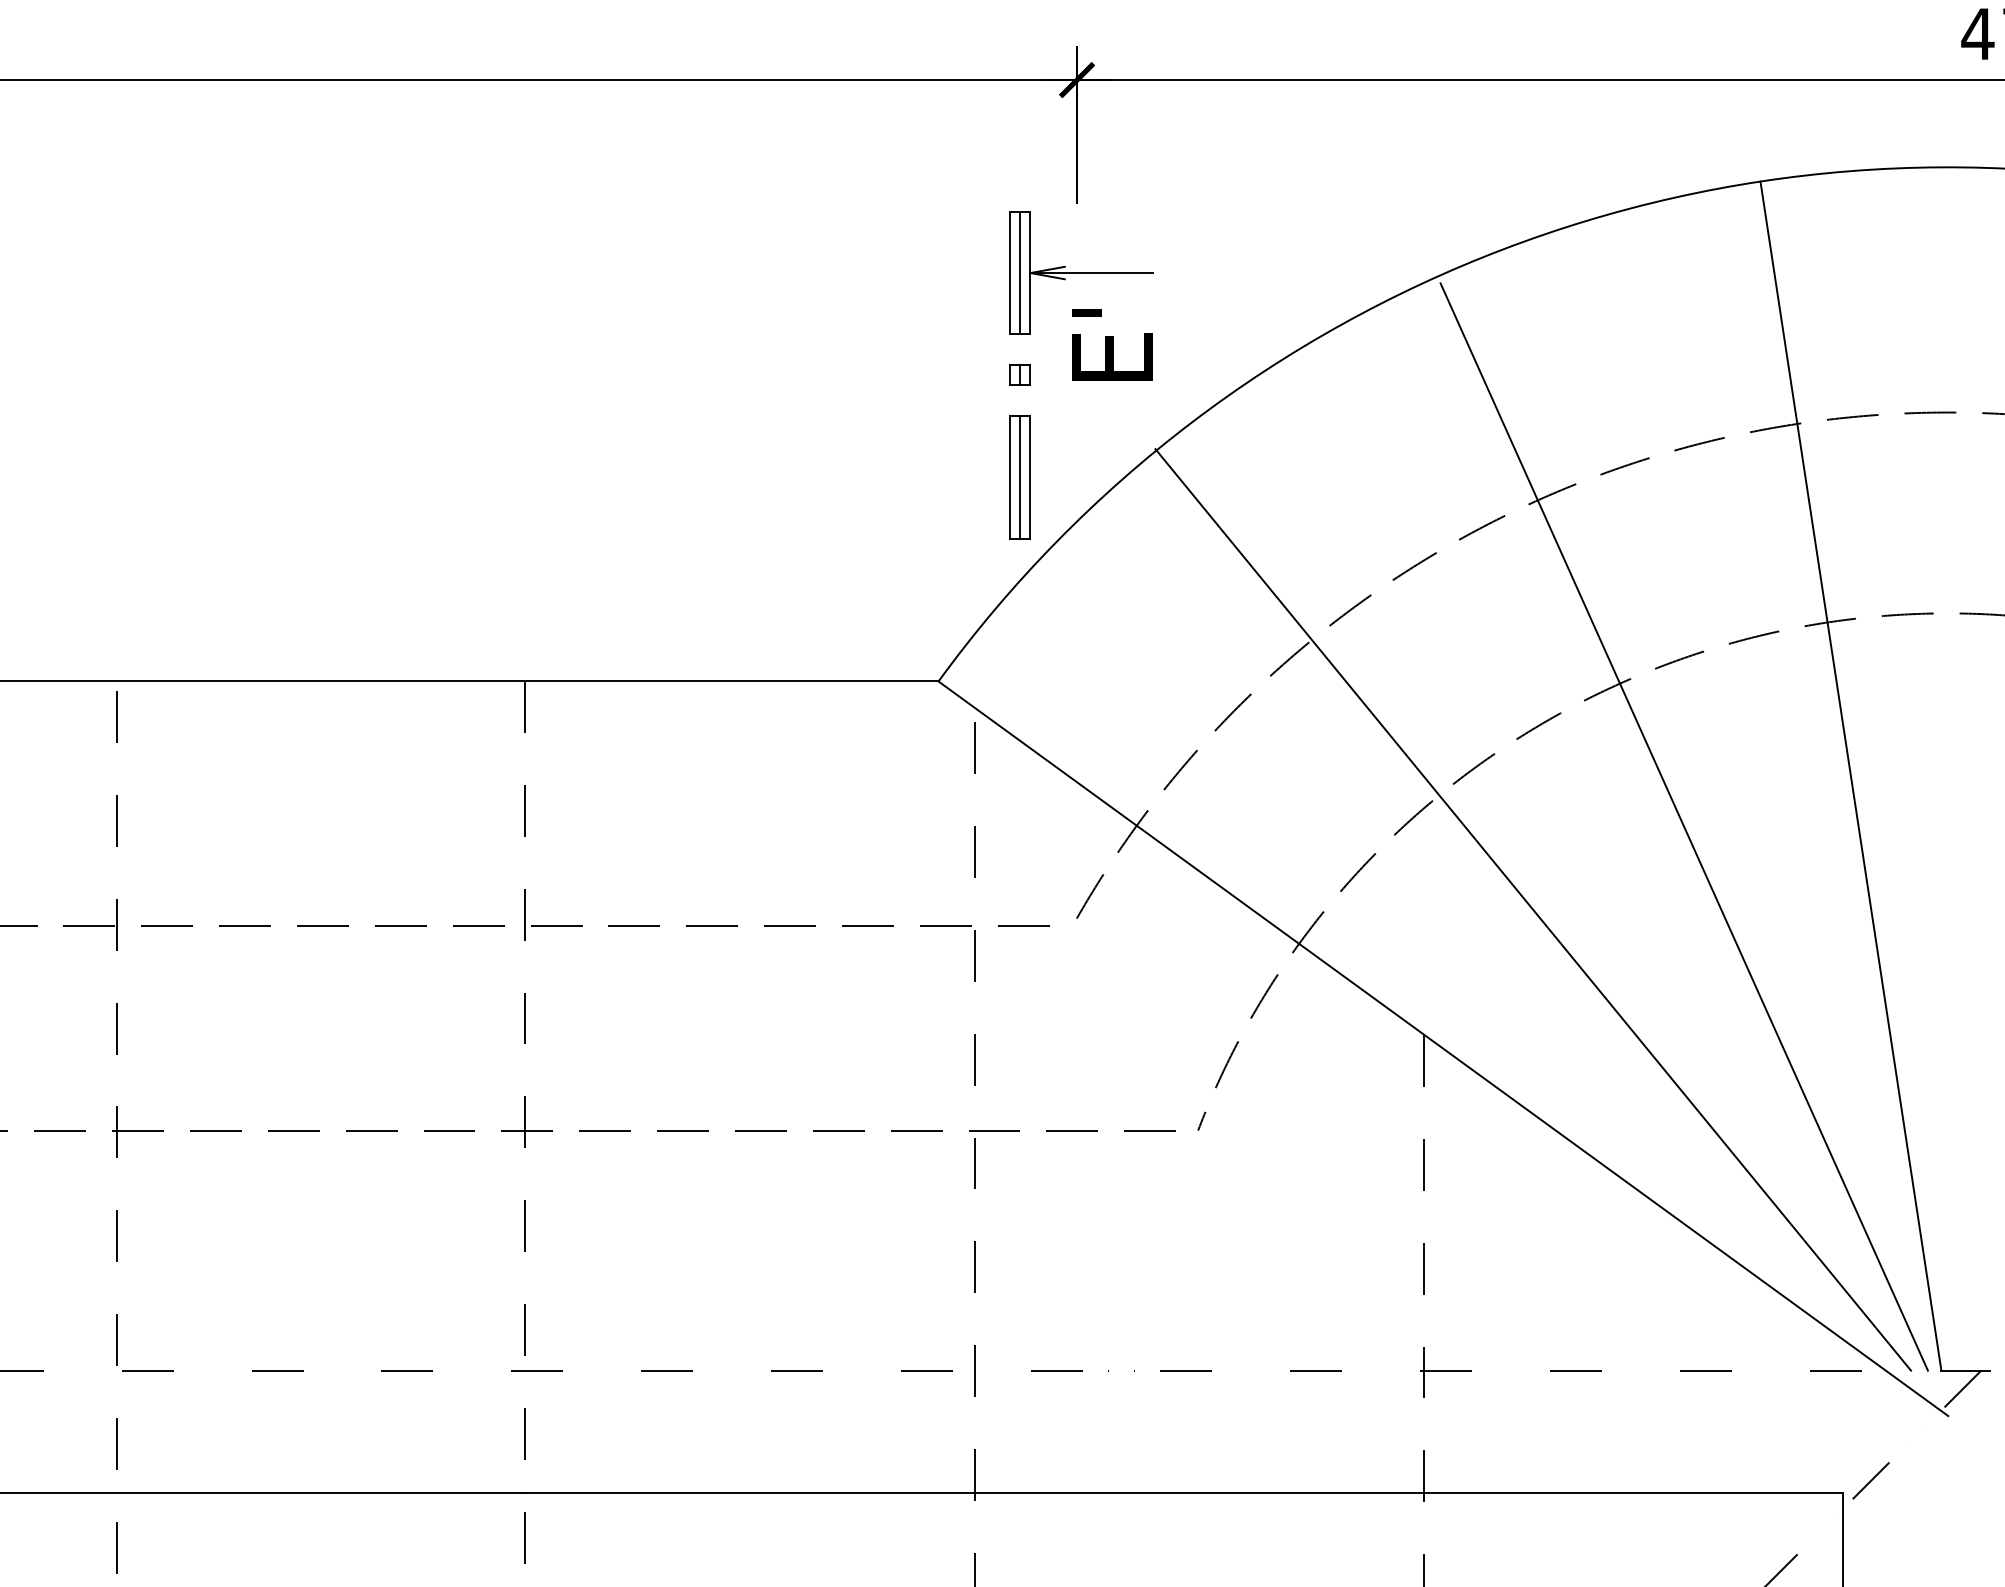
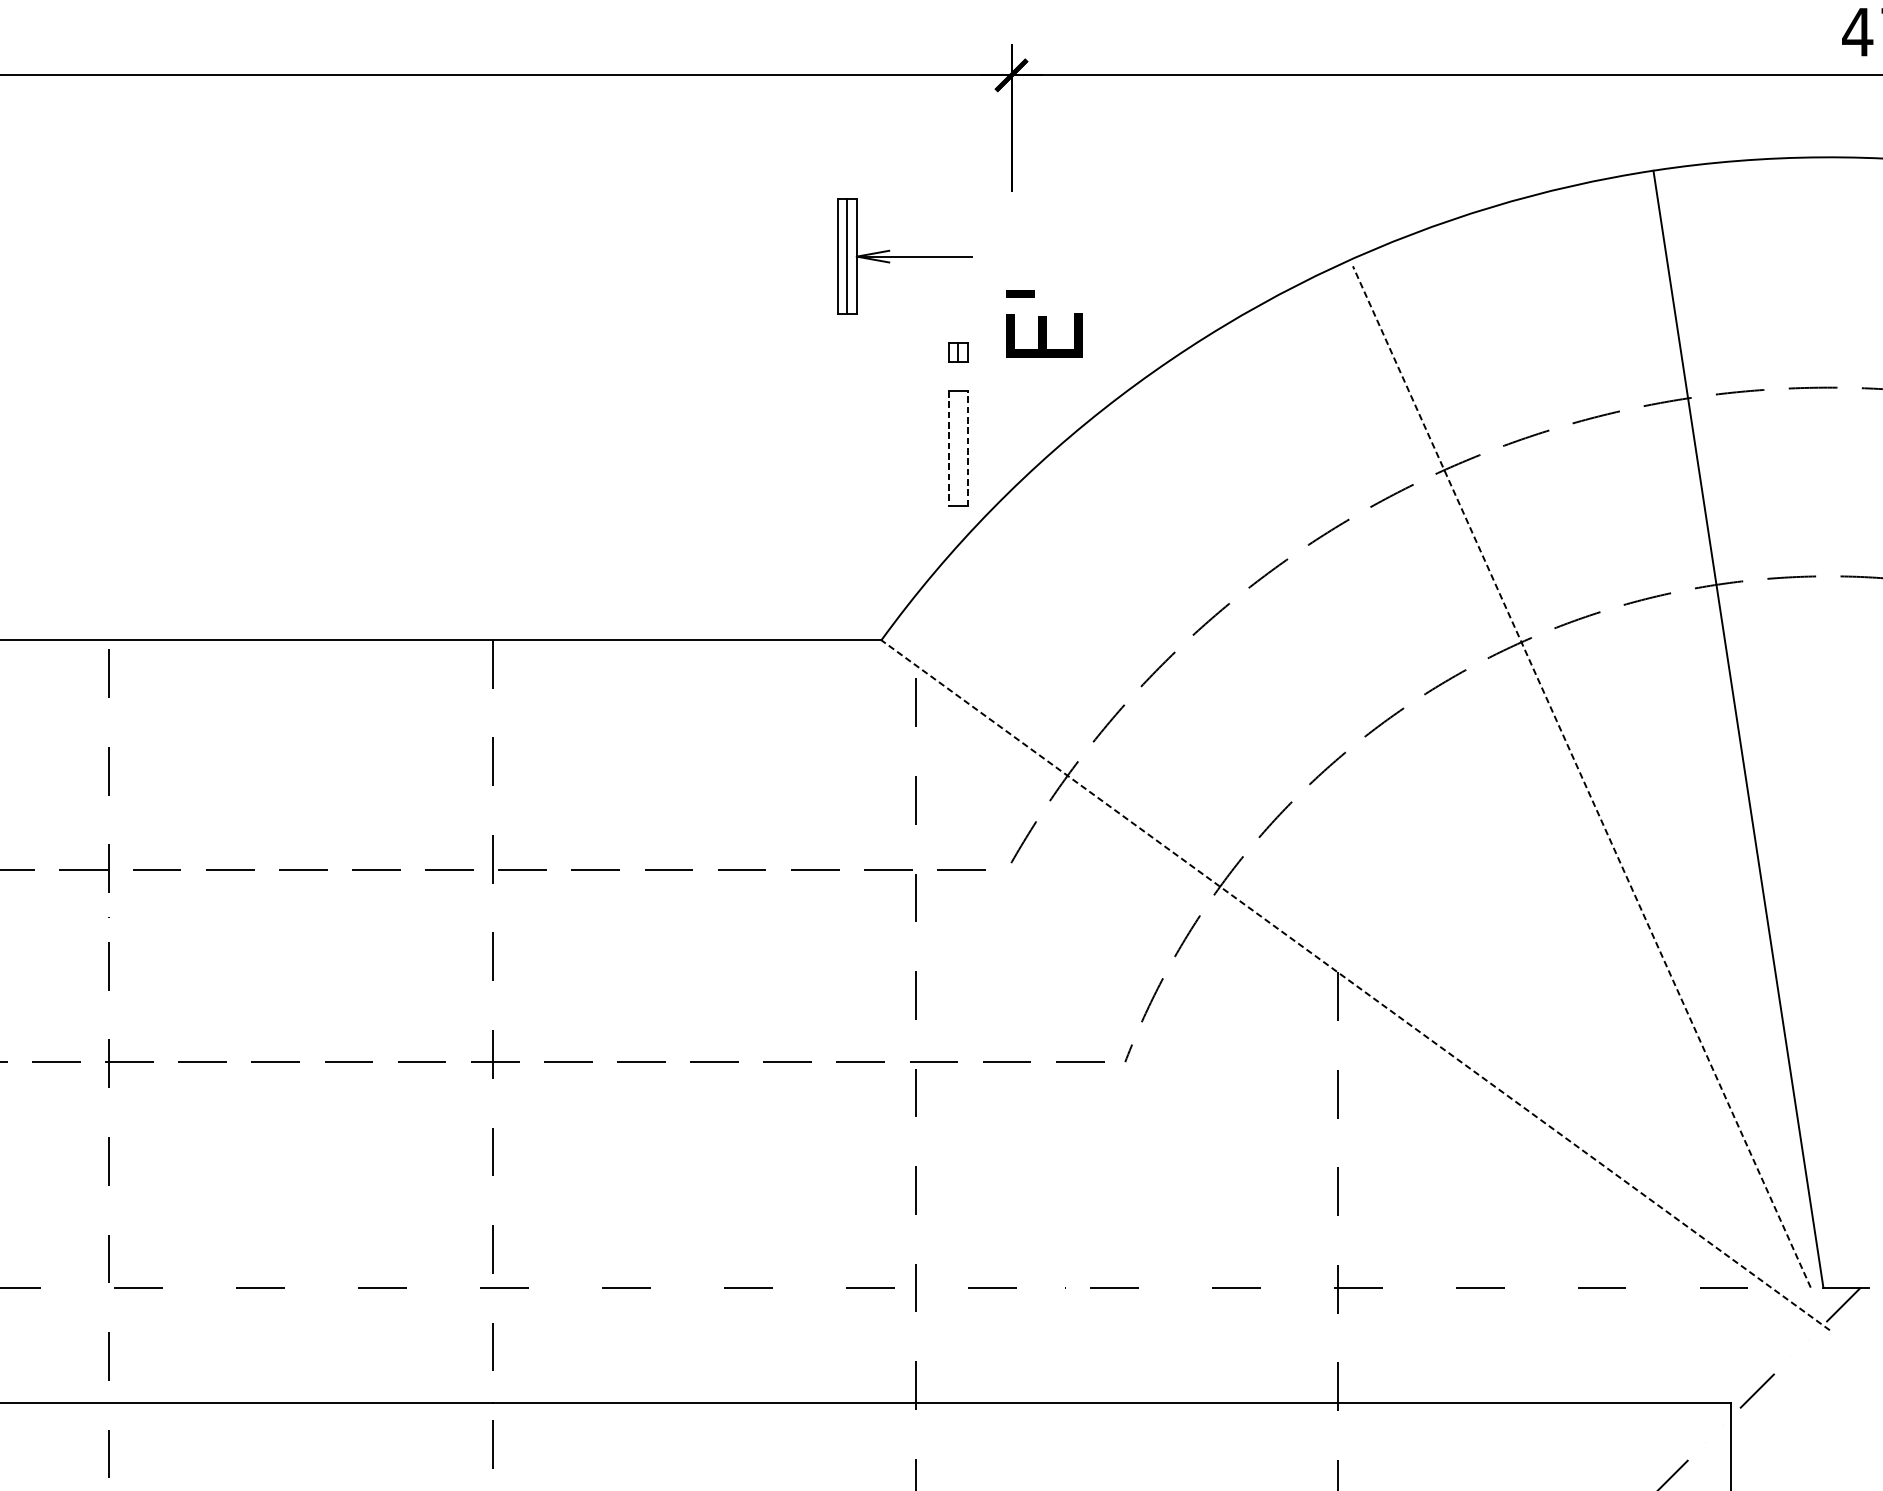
part: (1081, 272) -> (904, 256), moved
line: (1030, 476) -> (967, 447), solid -> dashed
line: (1009, 477) -> (948, 448), solid -> dashed
line: (1020, 477) -> (958, 448), removed
line: (1684, 827) -> (1582, 777), solid -> dashed
line: (1533, 909) -> (1440, 854), removed
line: (1443, 1048) -> (1355, 985), solid -> dashed

